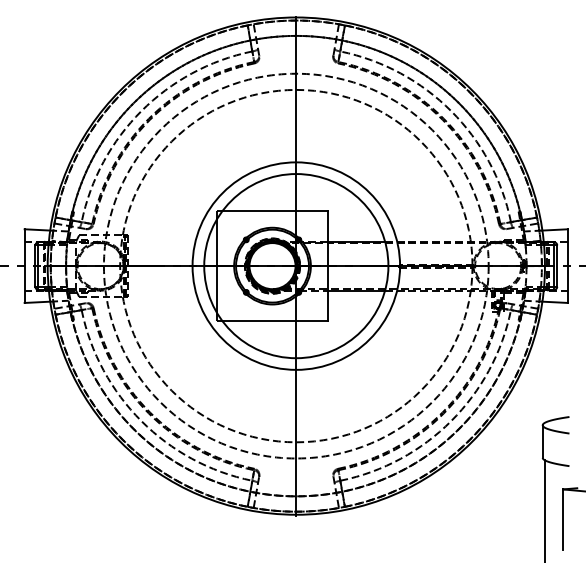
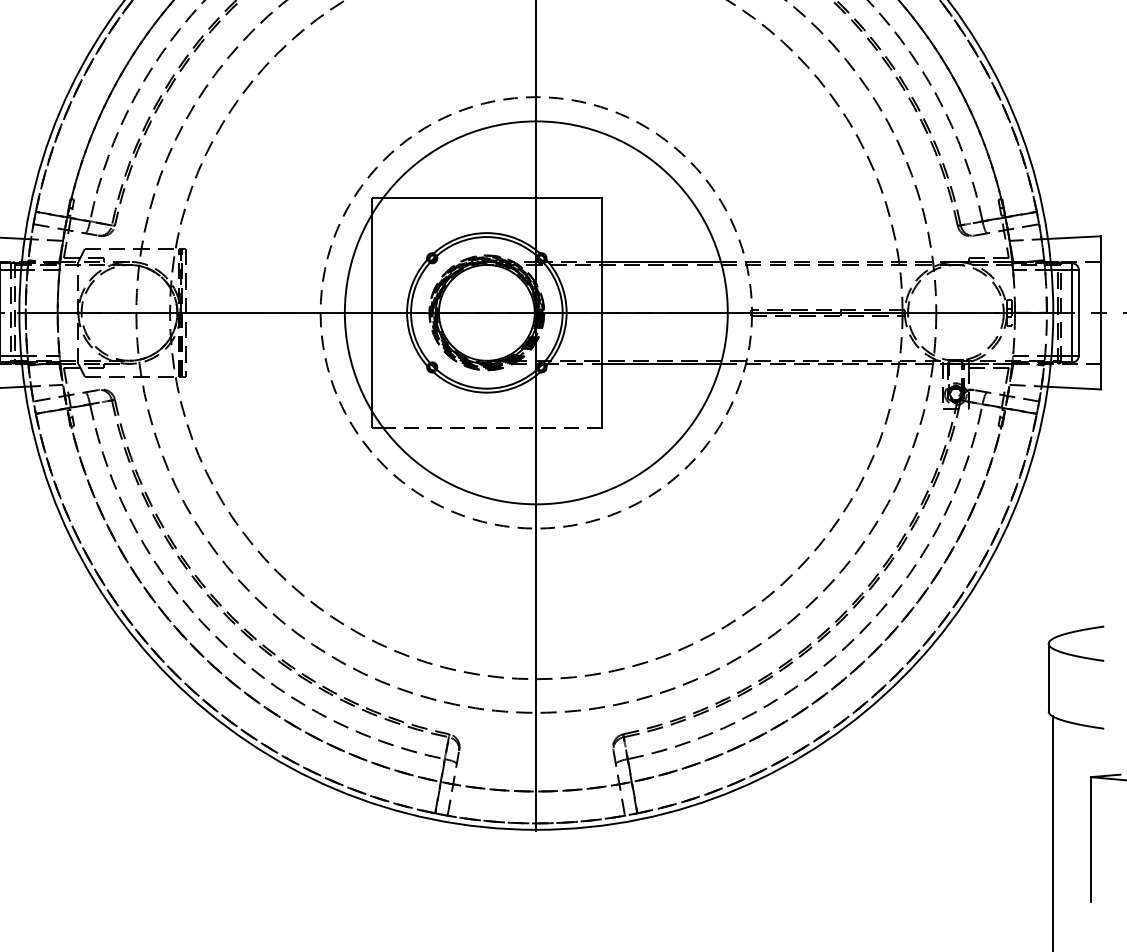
circle: (296, 265) -> (536, 311), solid -> dashed
line: (275, 321) -> (493, 427), solid -> dashed

